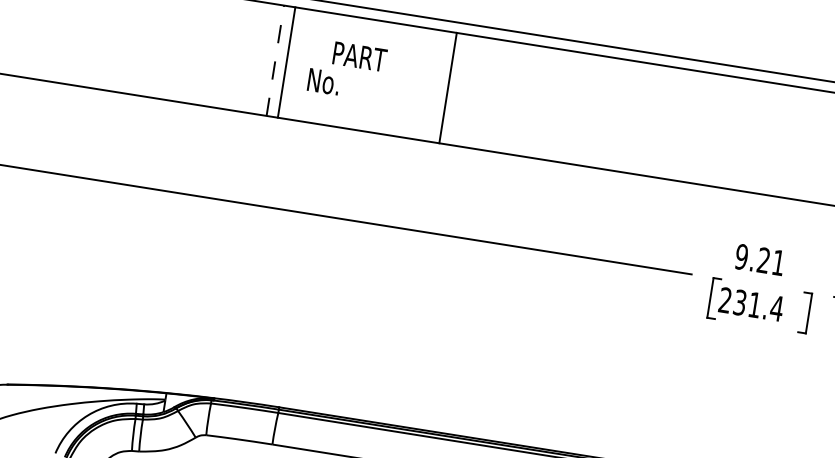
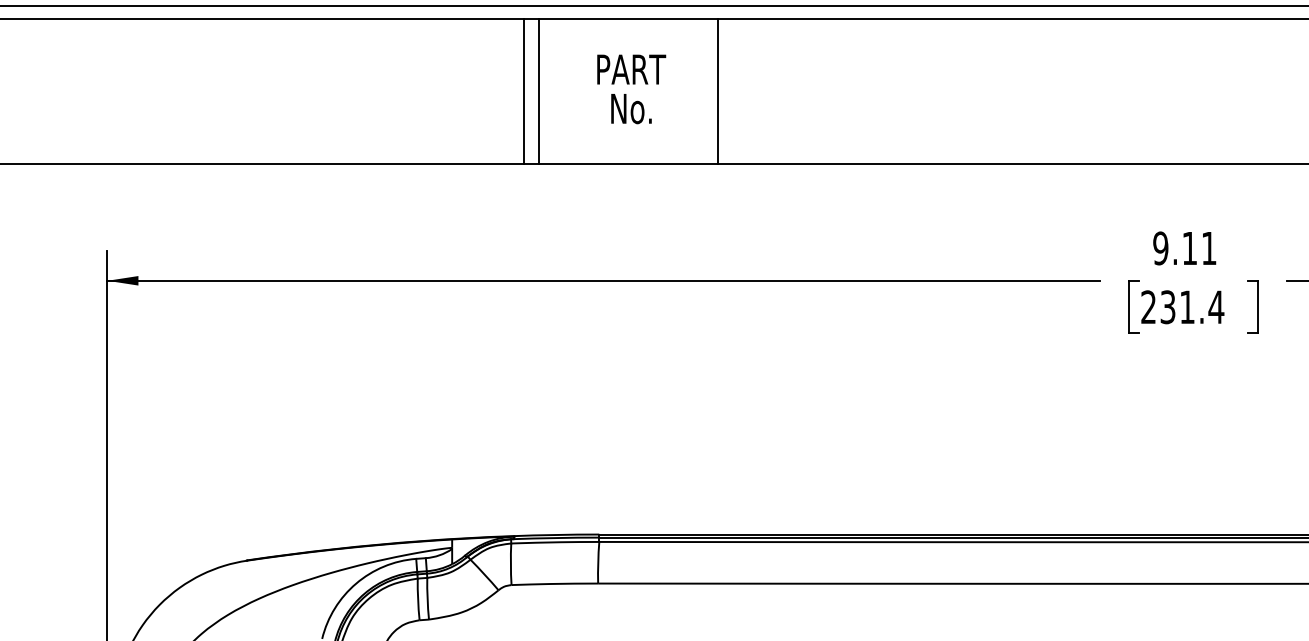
line: (275, 60) -> (524, 91), dashed -> solid
text: (323, 82) -> (631, 109), moved
line: (447, 87) -> (717, 91), moved
text: (763, 259) -> (1189, 247), 9.21 -> 9.11

